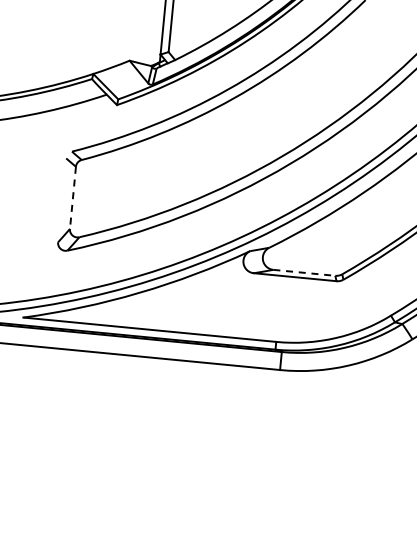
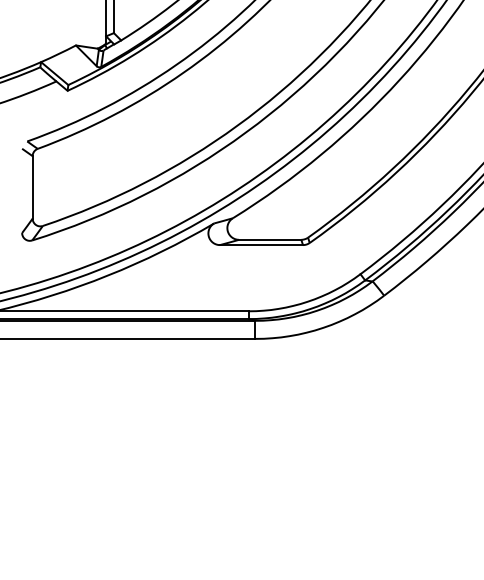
line: (72, 197) -> (32, 187), dashed -> solid
line: (304, 272) -> (270, 239), dashed -> solid

